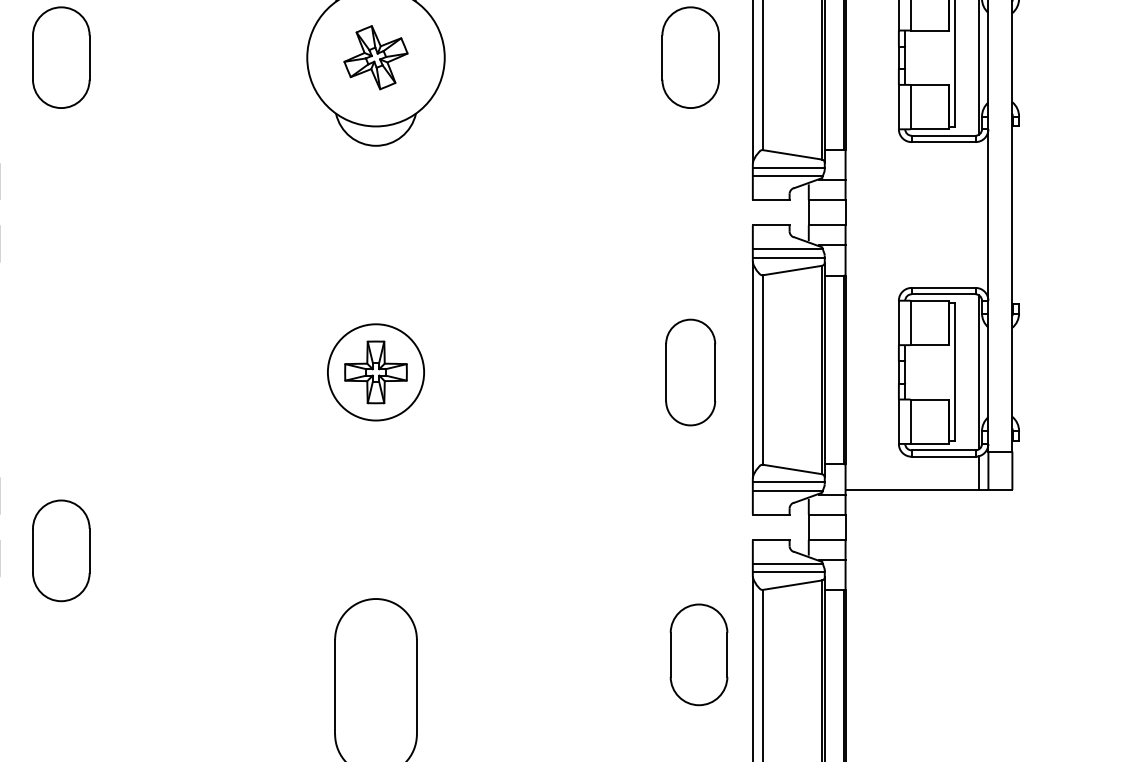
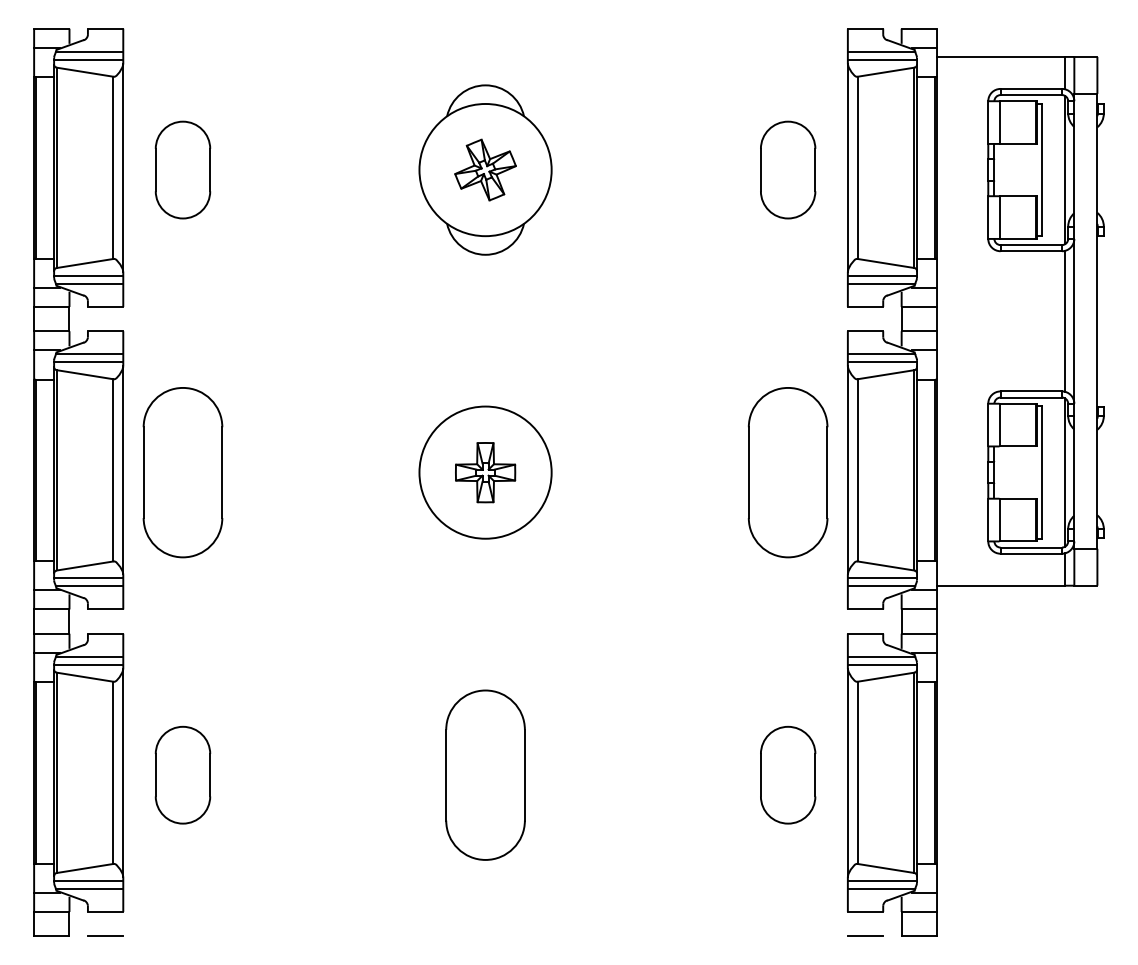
line: (979, 214) -> (1065, 320), added
part: (60, 372) -> (182, 472), added
circle: (375, 372) -> (485, 472), size x1.43
part: (690, 372) -> (787, 472), size x1.67
part: (60, 550) -> (182, 774), moved
part: (699, 654) -> (788, 774), moved

